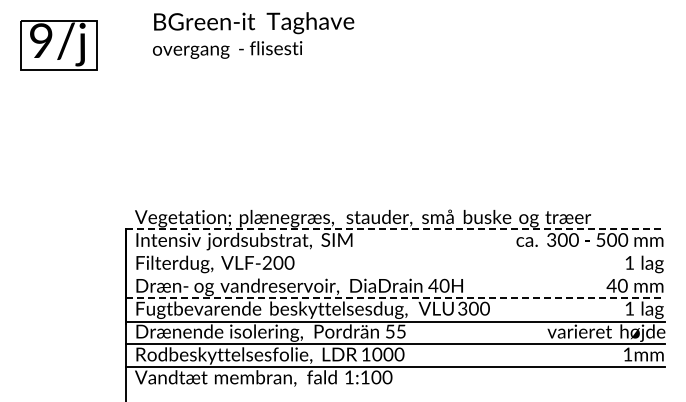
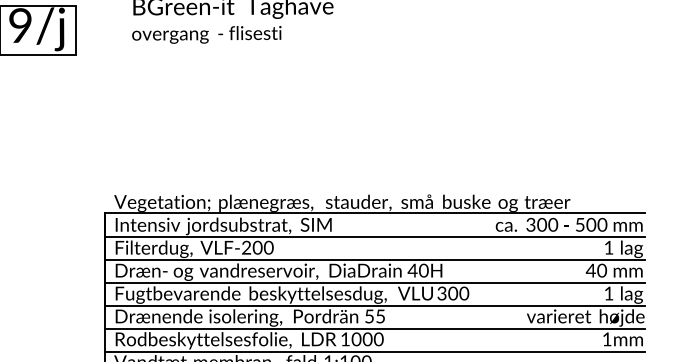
line: (395, 228) -> (374, 213), dashed -> solid
line: (395, 252) -> (374, 237), added
line: (395, 275) -> (374, 260), added
line: (395, 297) -> (374, 282), dashed -> solid

